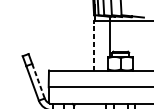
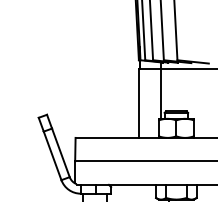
line: (94, 45) -> (139, 102), dashed -> solid
line: (38, 80) -> (60, 152), dashed -> solid

